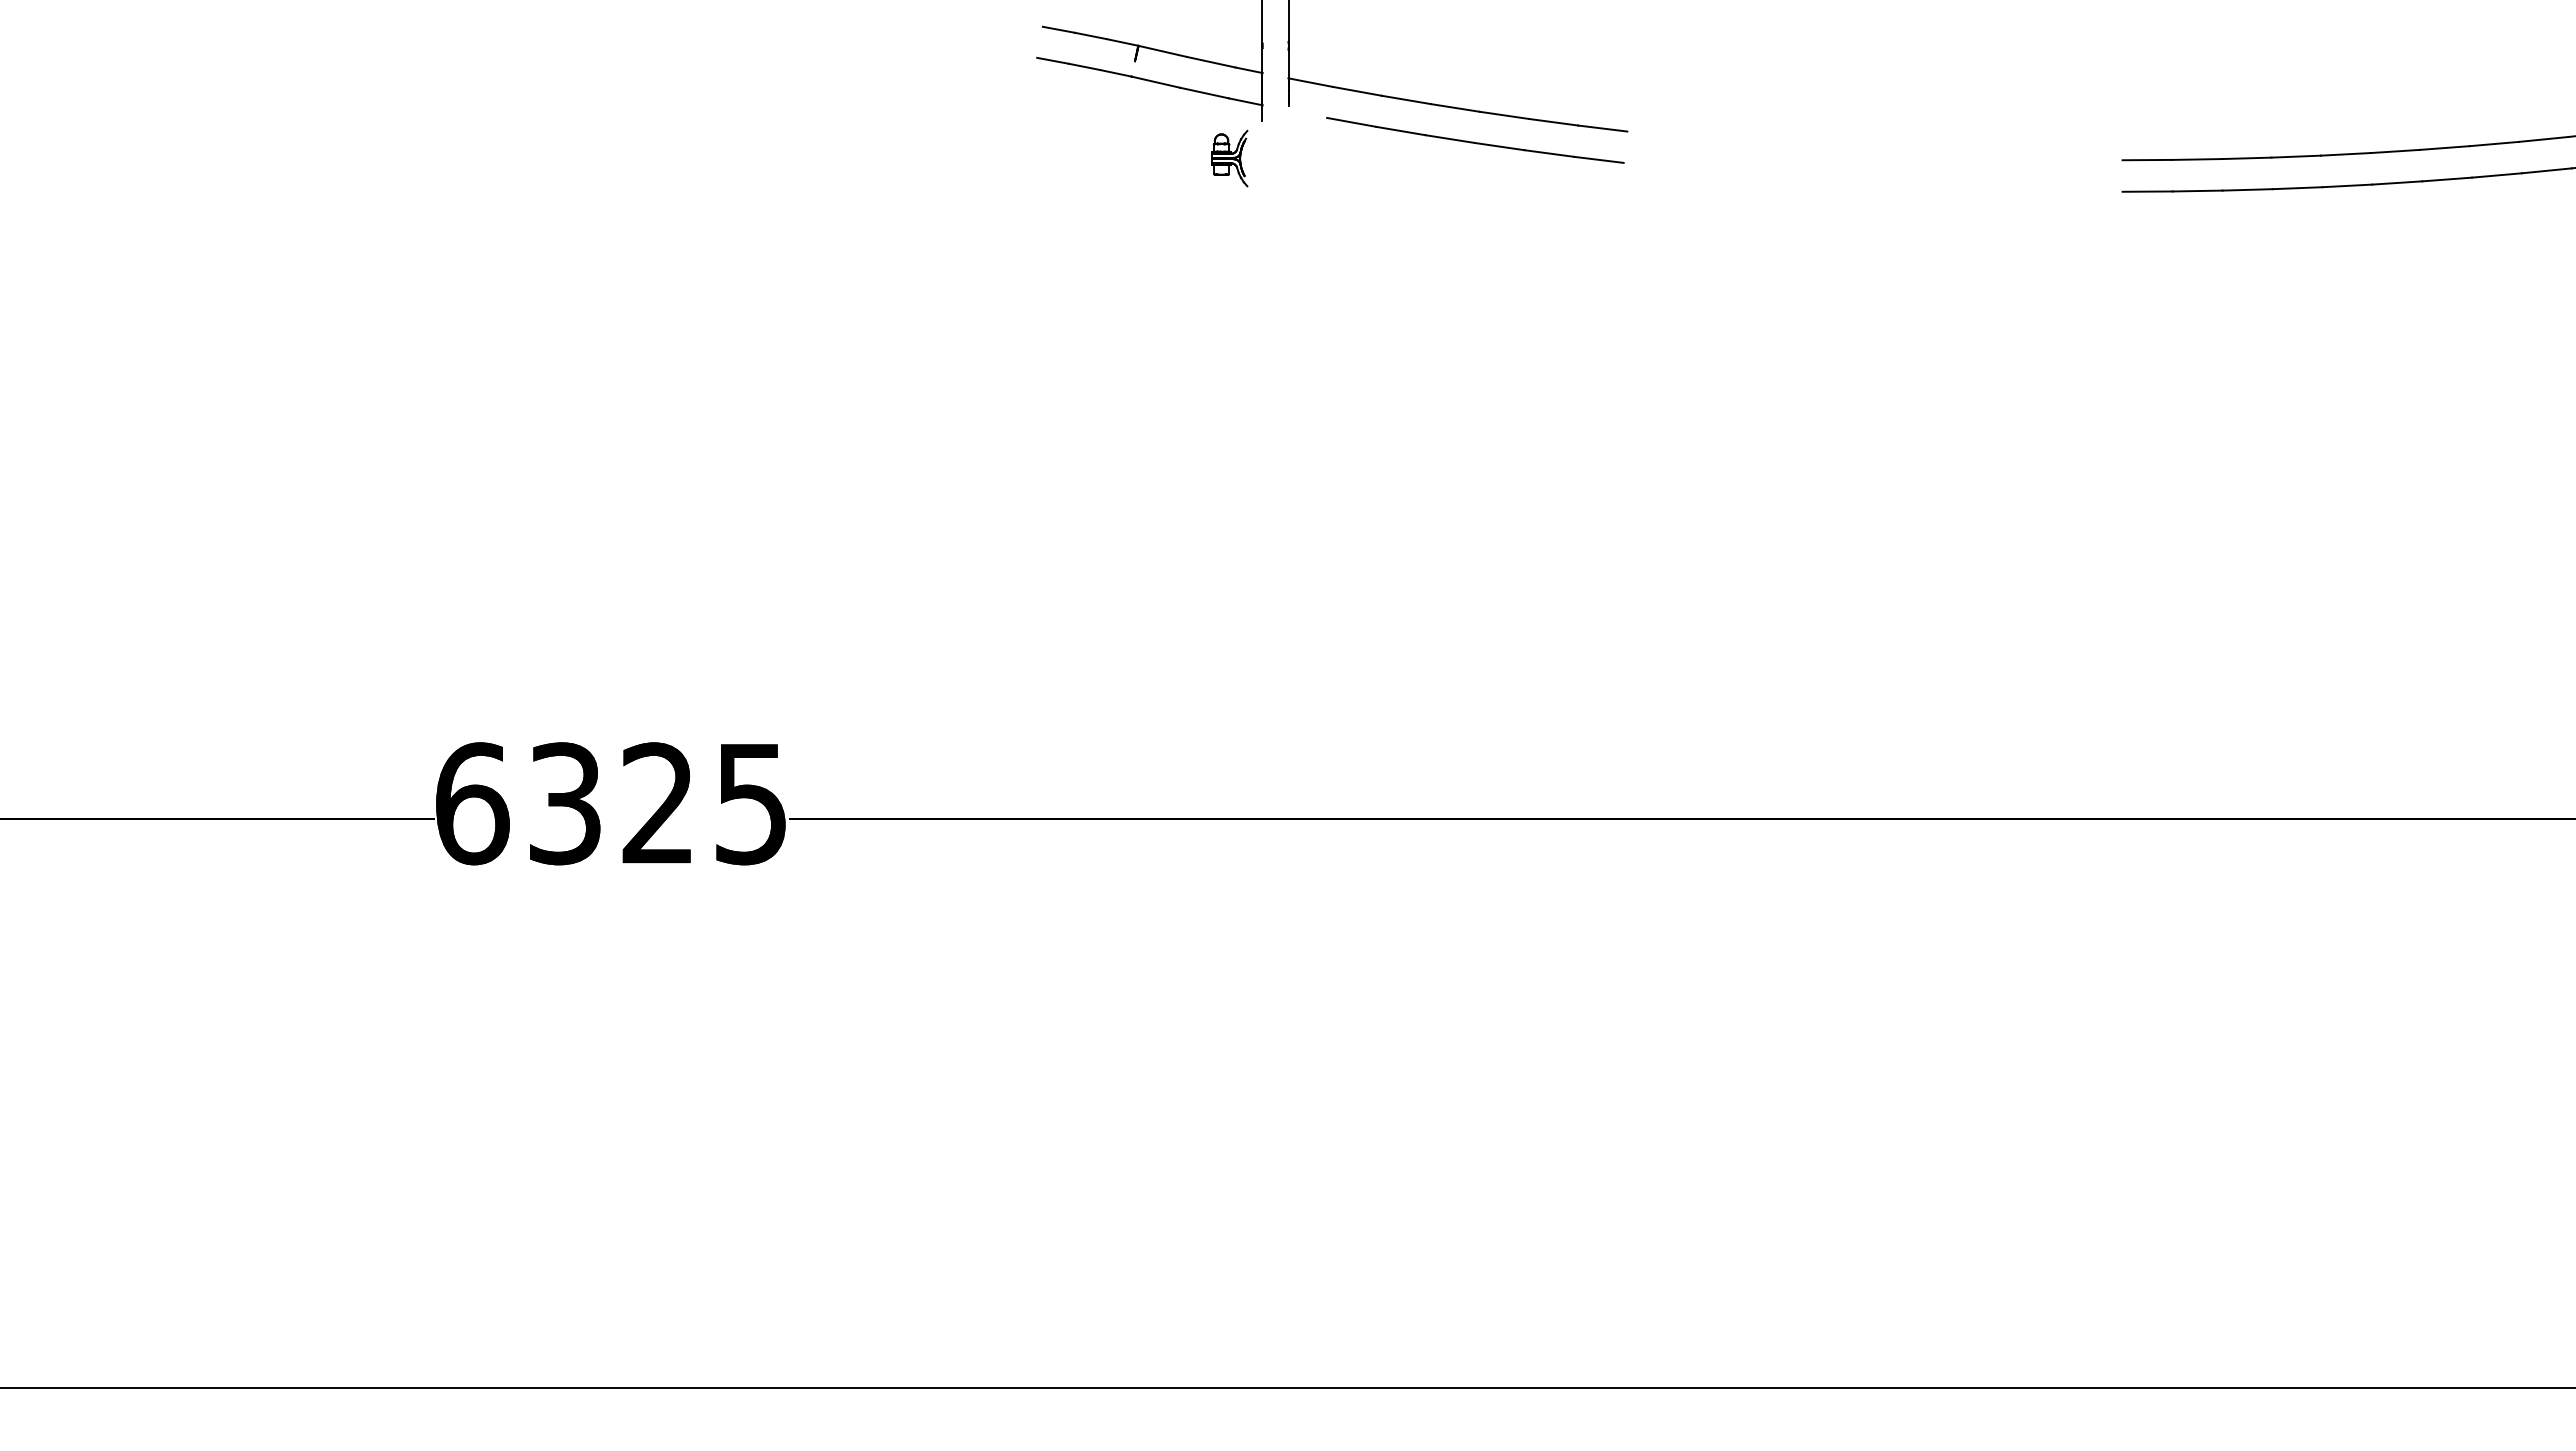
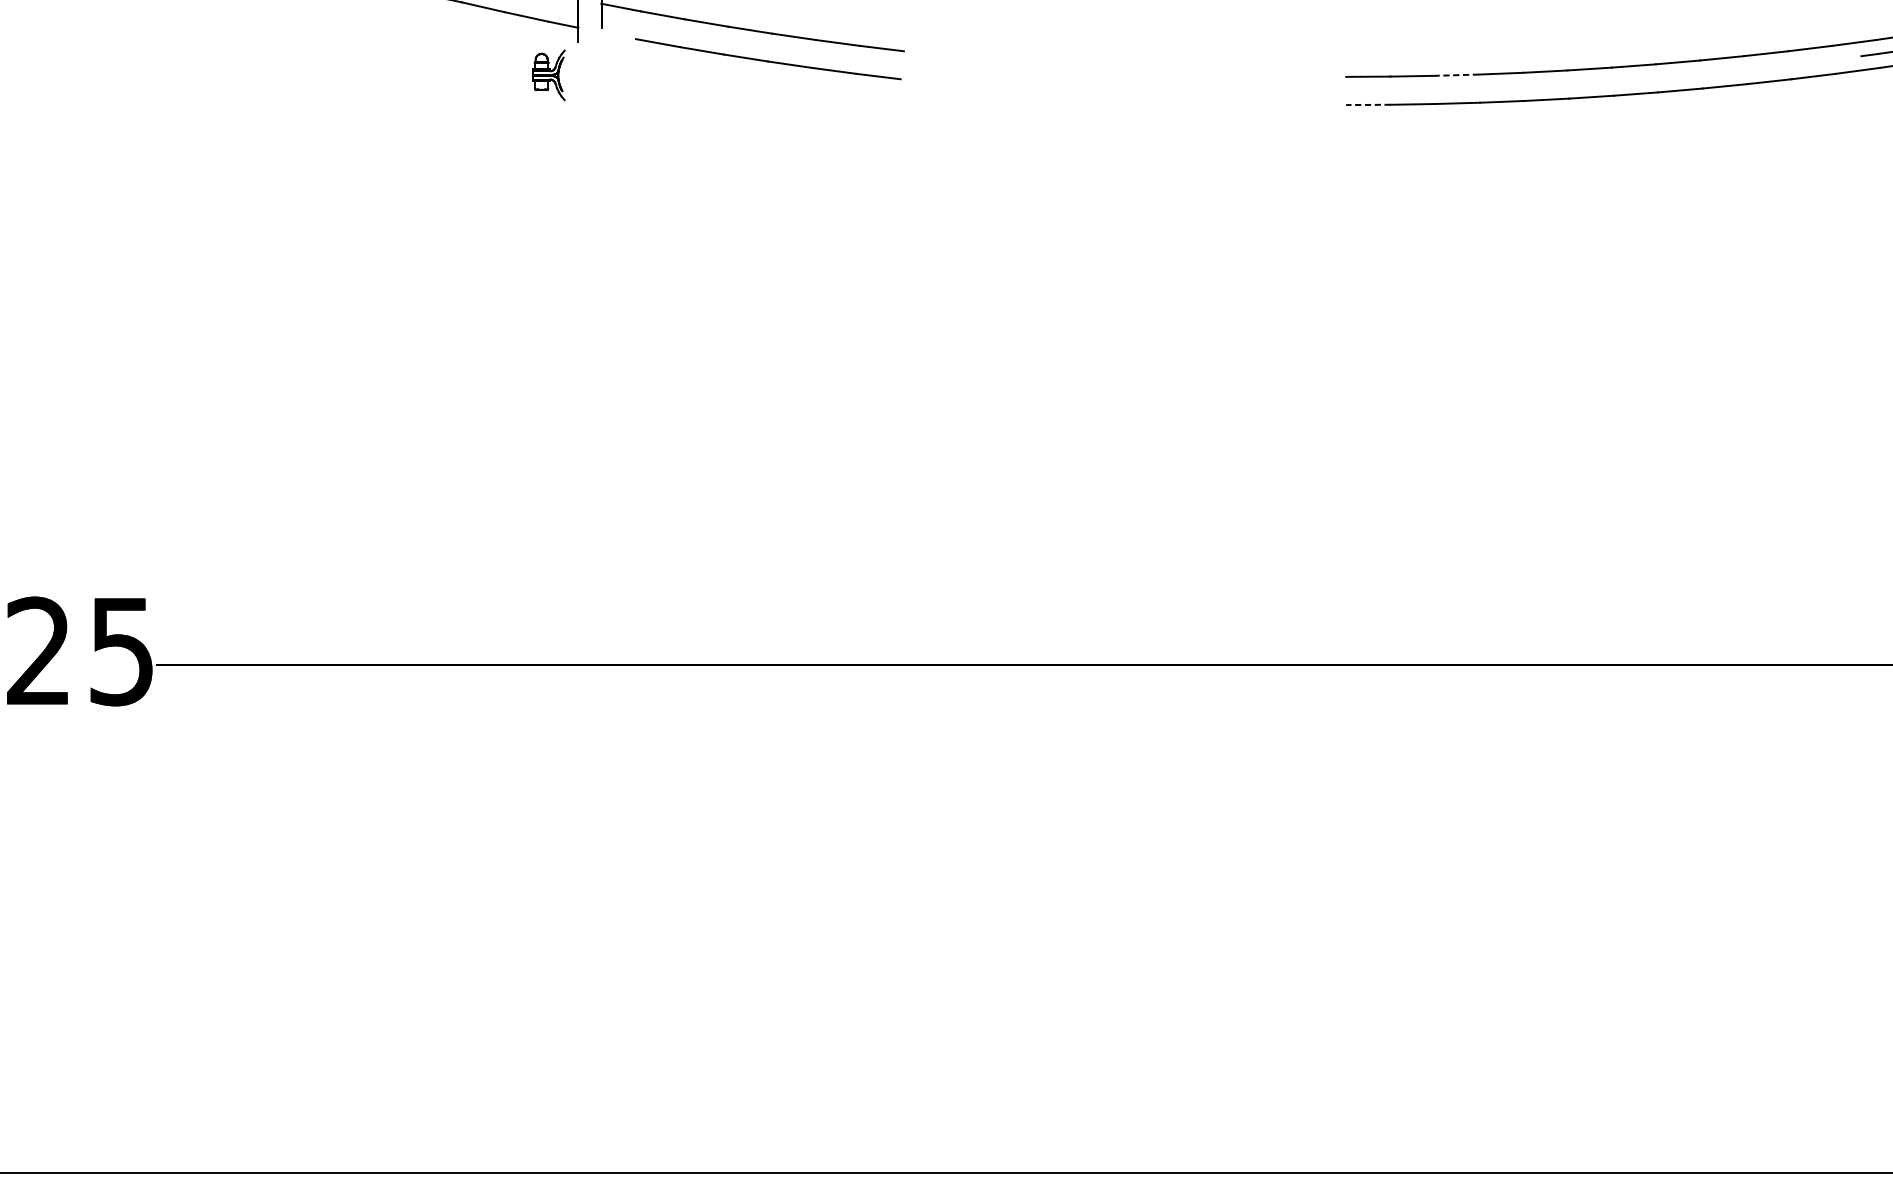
line: (2246, 158) -> (1456, 75), solid -> dashed
line: (2147, 191) -> (1368, 104), solid -> dashed

